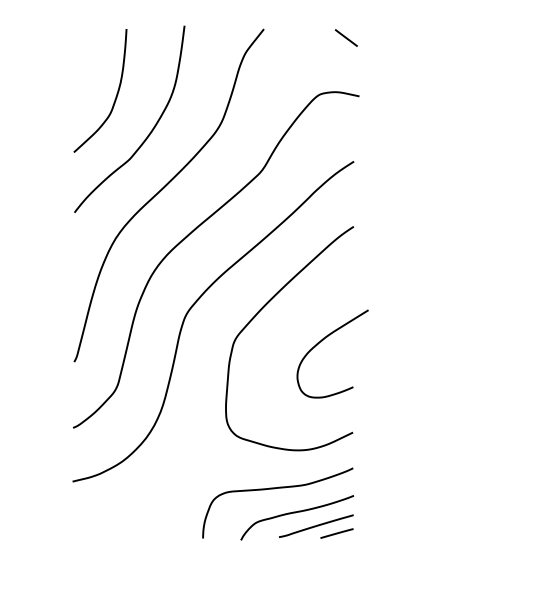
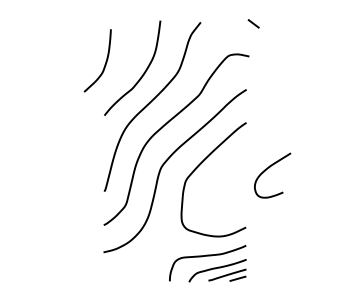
line: (345, 37) -> (253, 23), moved
curve: (115, 92) -> (105, 61), moved
curve: (326, 340) -> (269, 168), moved

